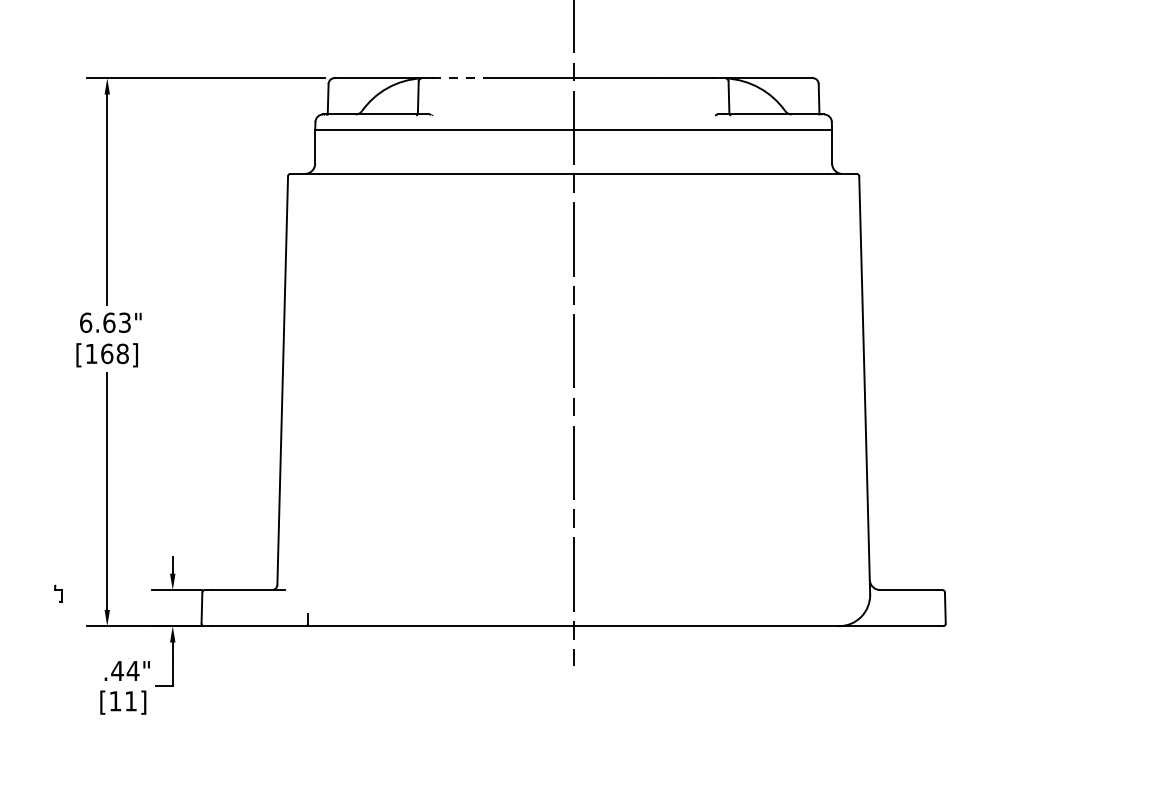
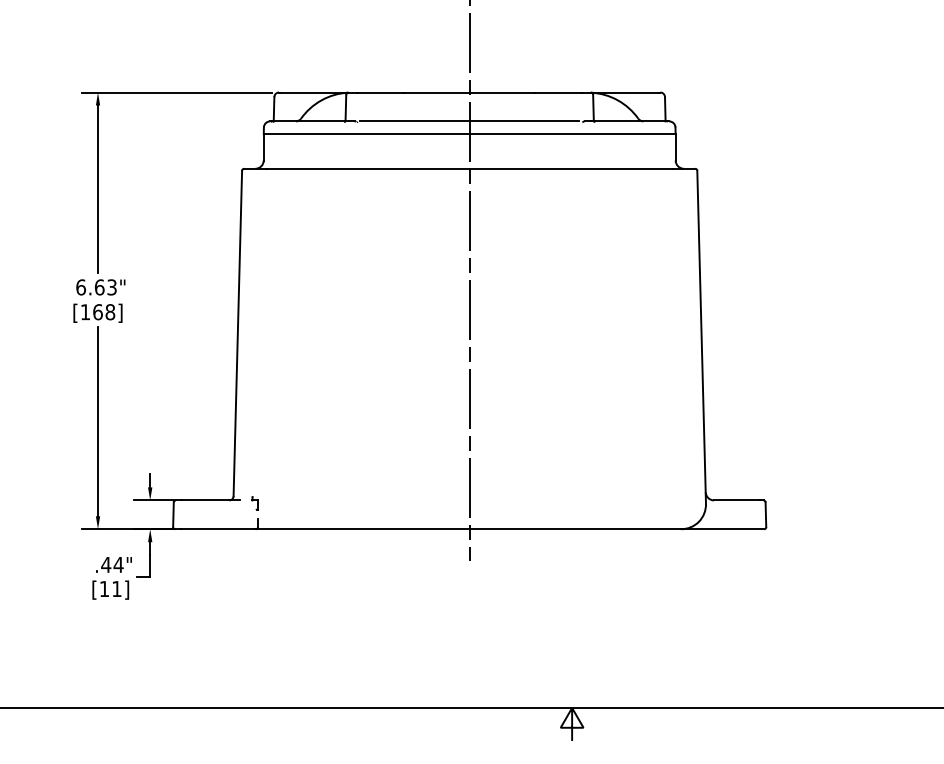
line: (461, 78) -> (380, 92), dashed -> solid
line: (573, 114) -> (469, 121), added
part: (57, 593) -> (254, 503), moved

